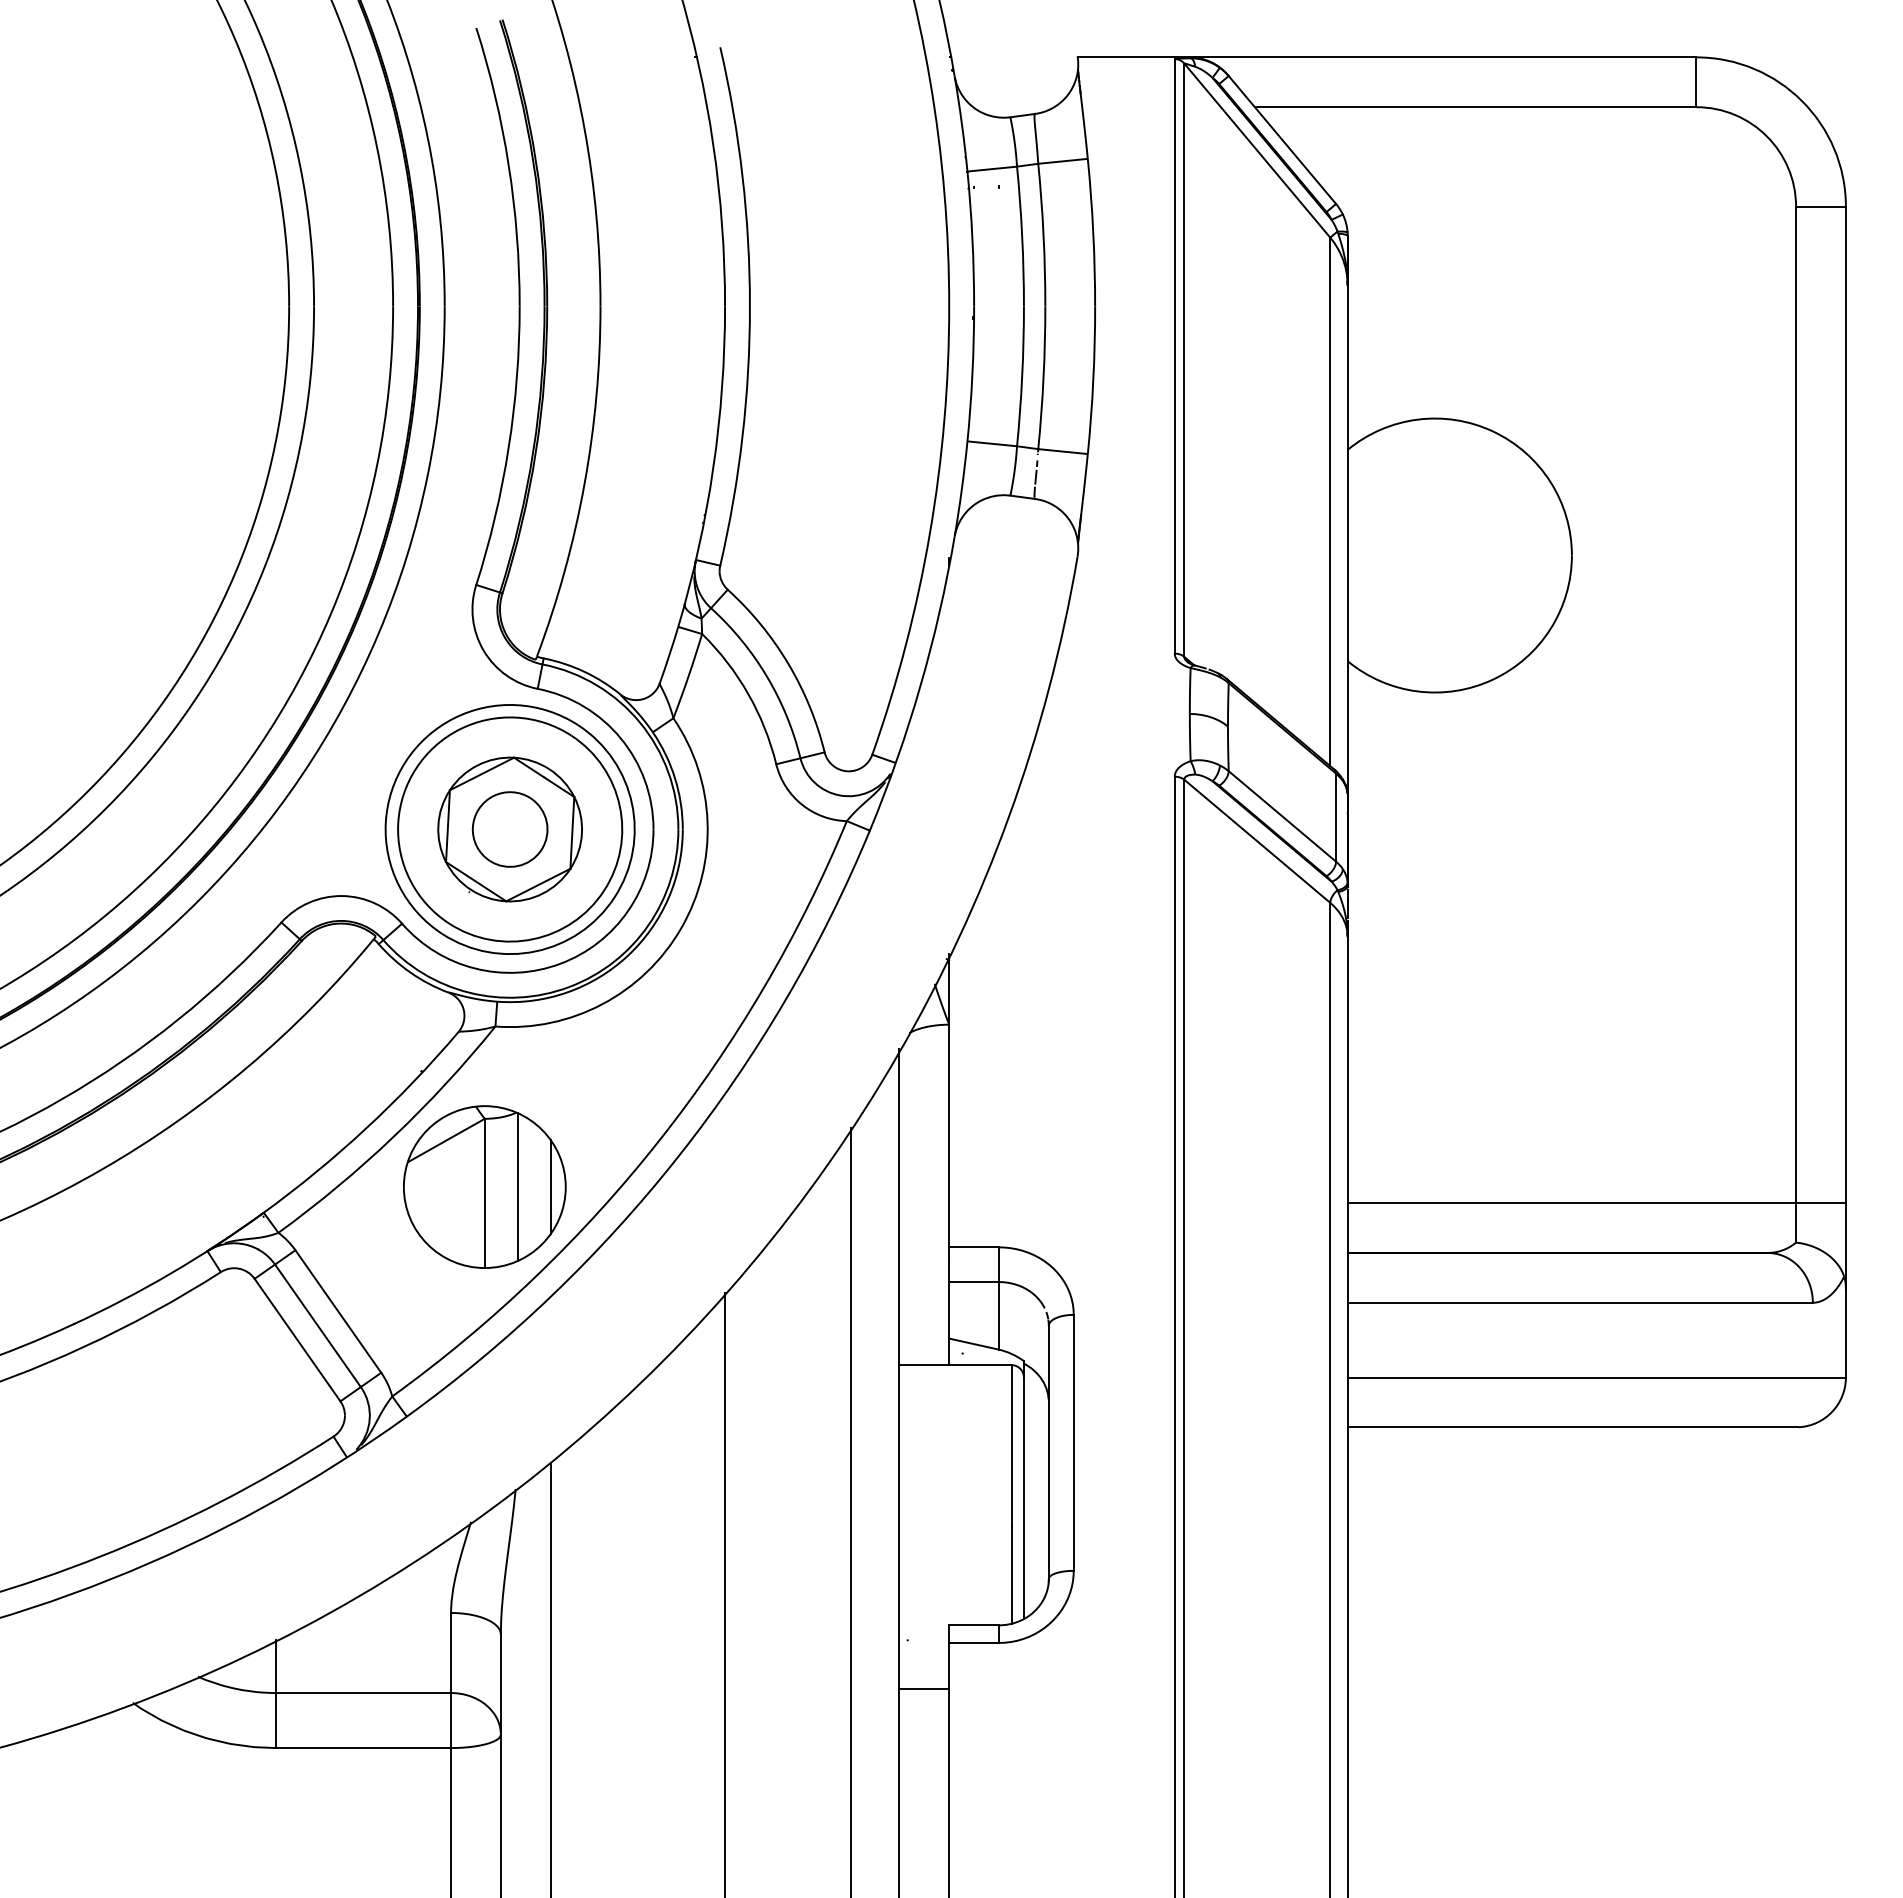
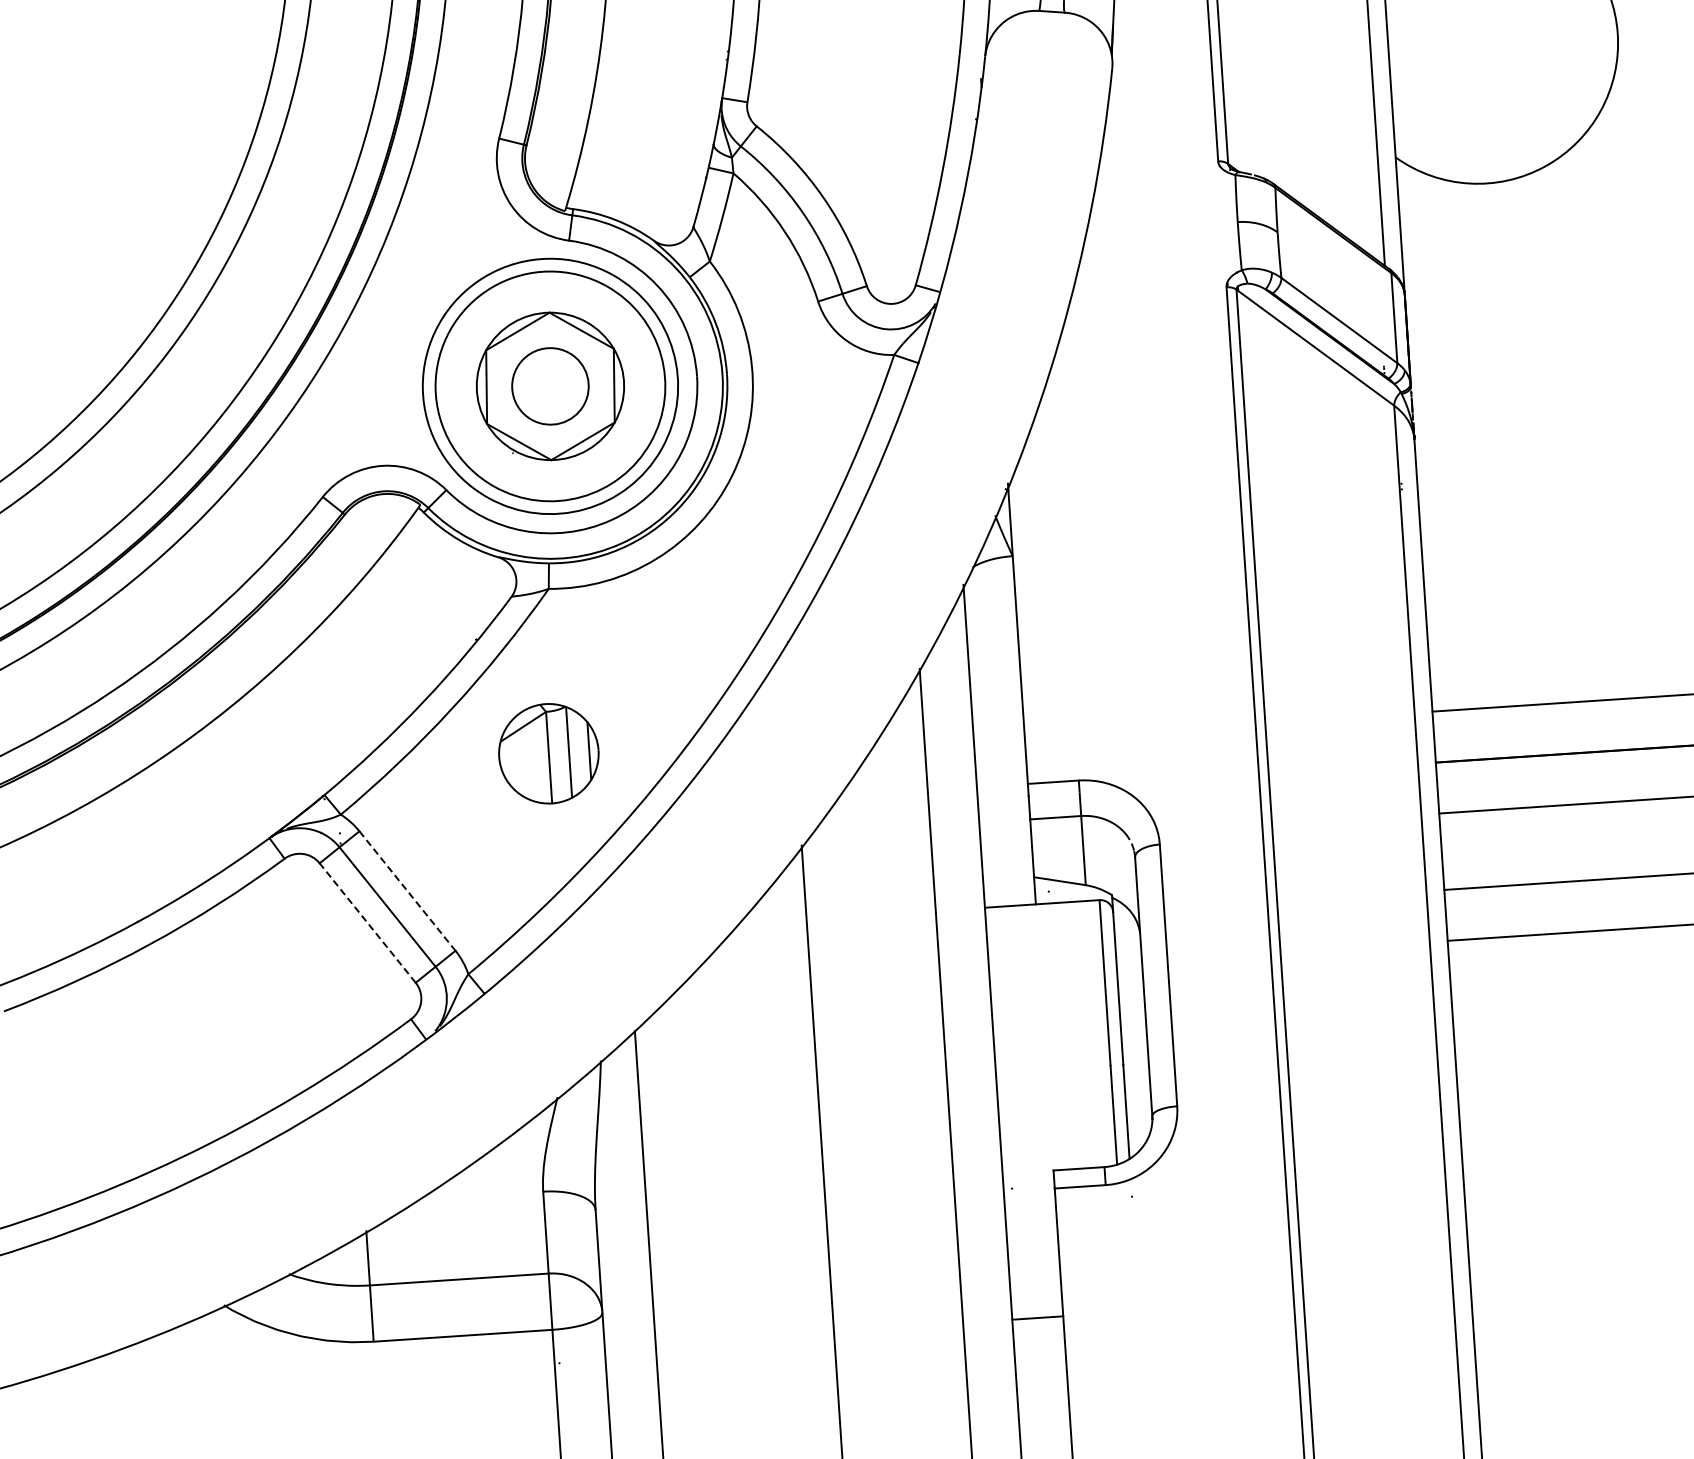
part: (484, 1186) -> (548, 753), size x0.6
line: (338, 1311) -> (407, 891), solid -> dashed
line: (297, 1340) -> (367, 923), solid -> dashed
line: (924, 1688) -> (1037, 1317), moved

